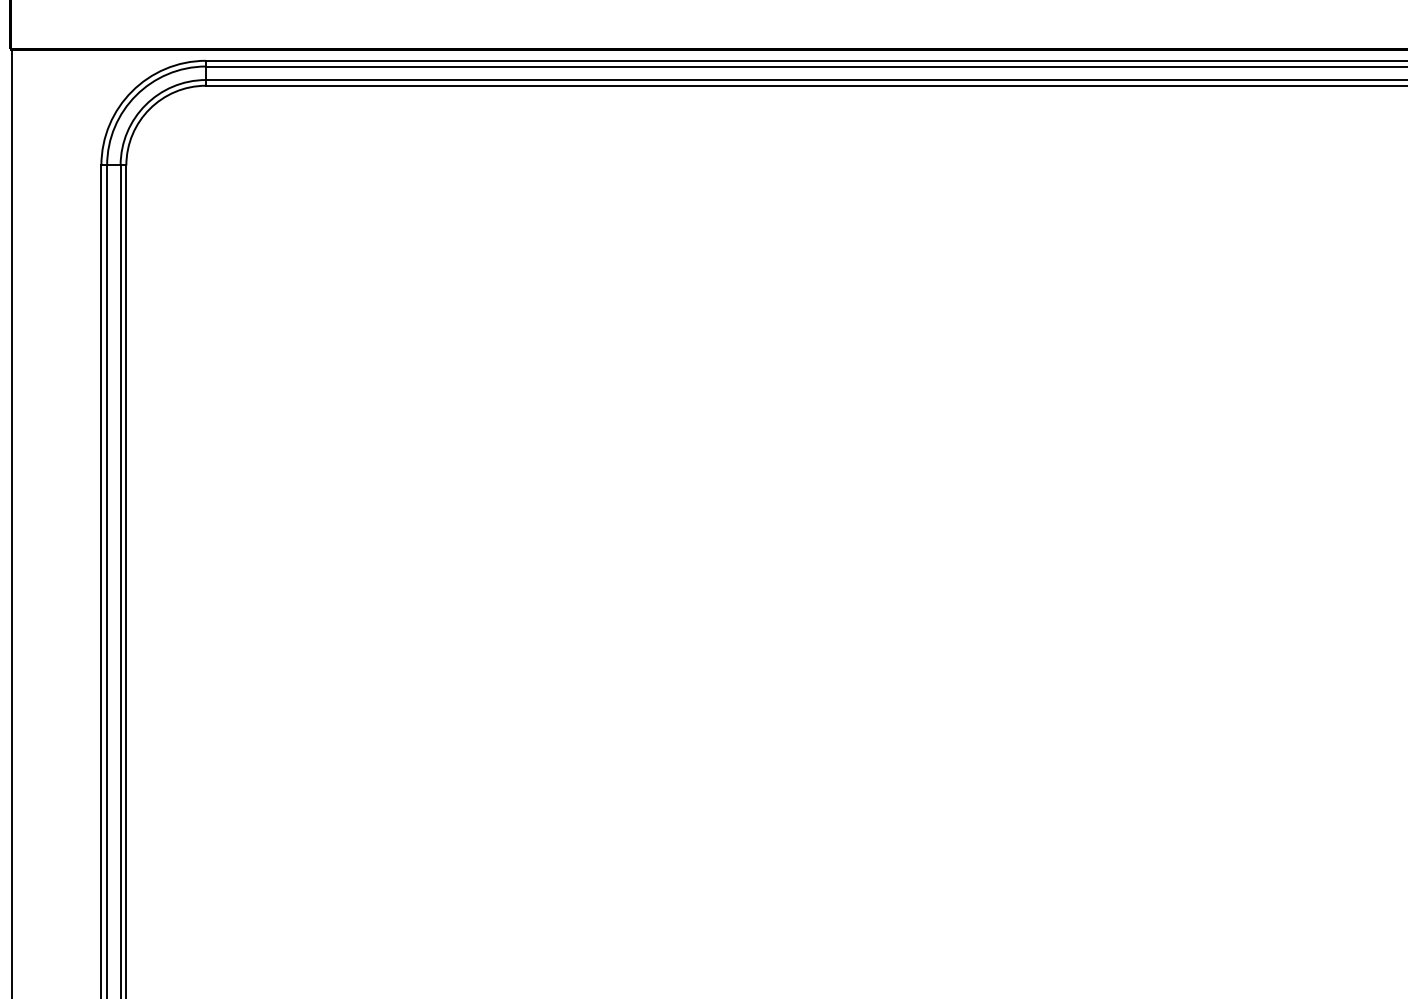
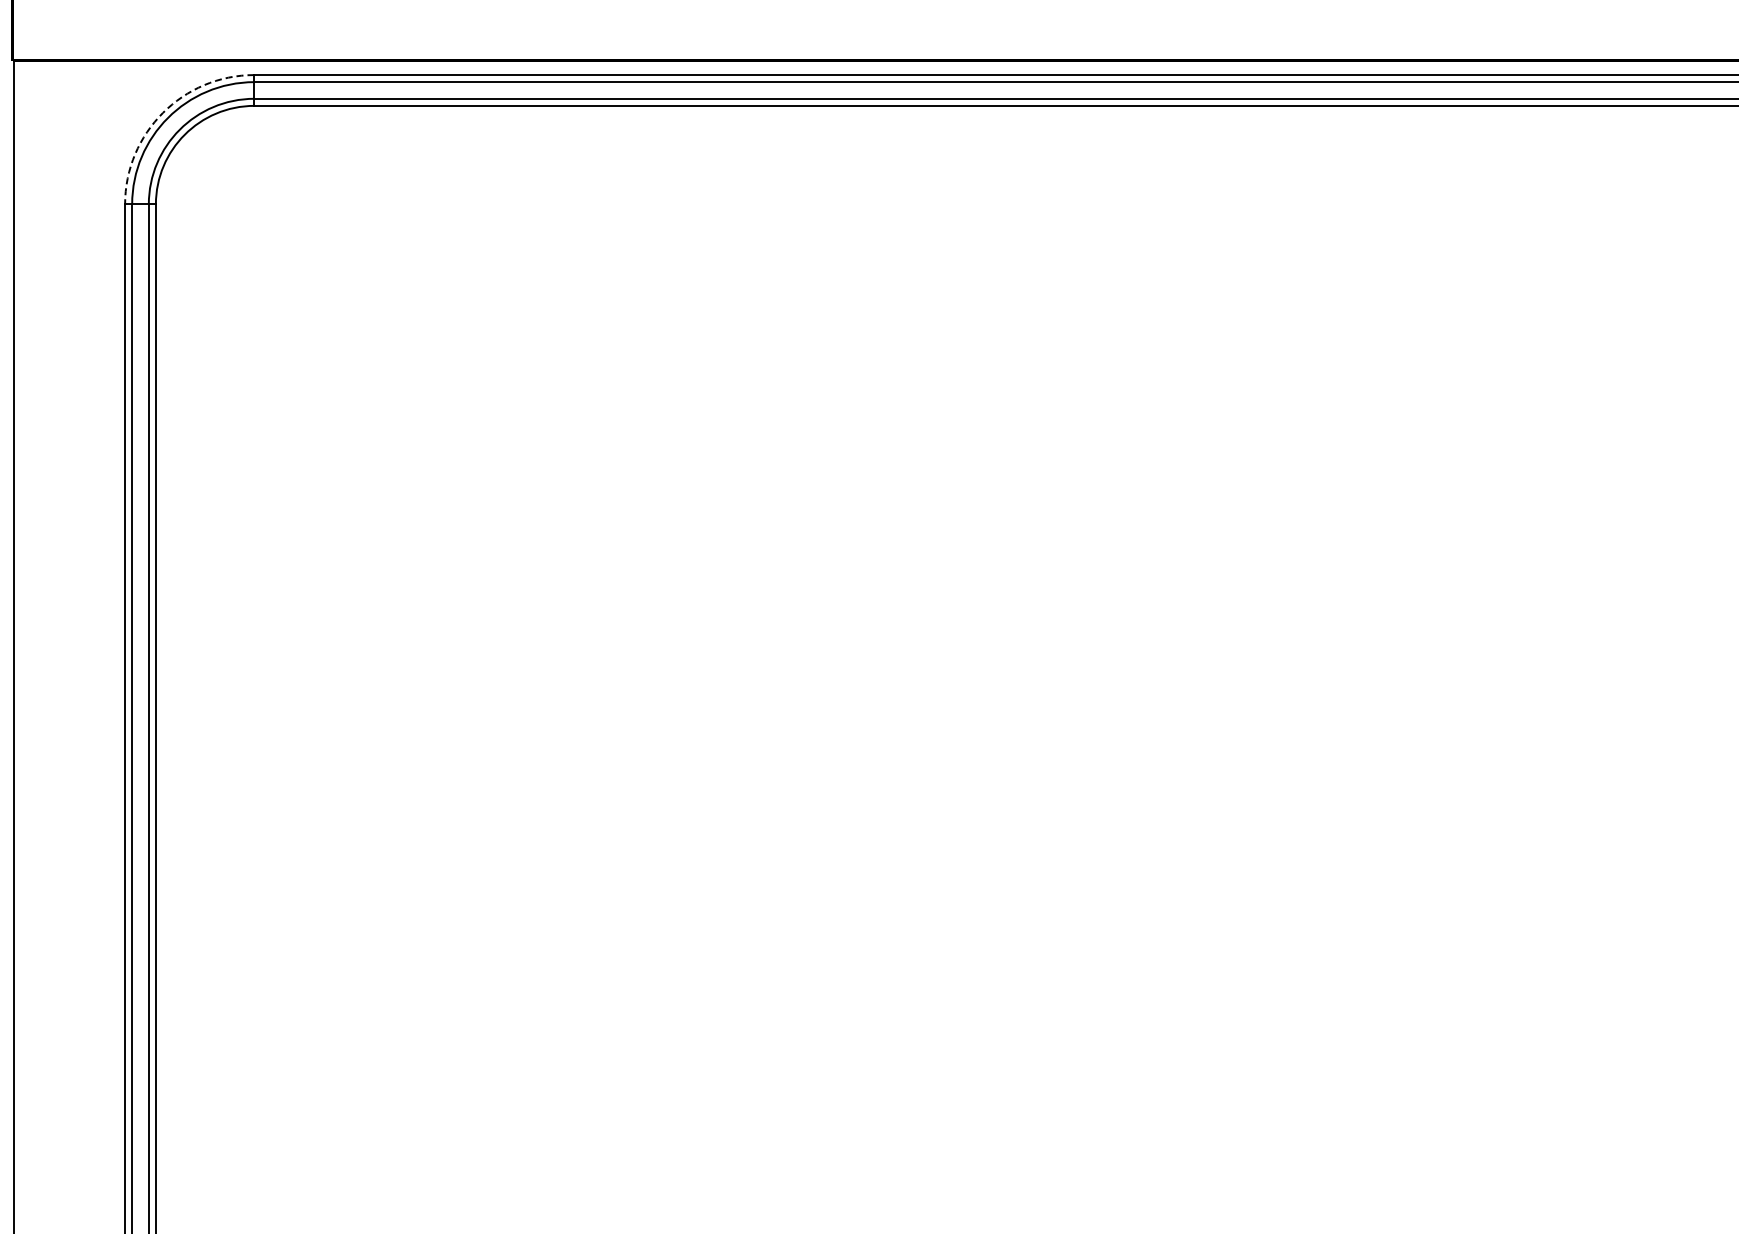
arc: (131, 91) -> (162, 112), solid -> dashed

